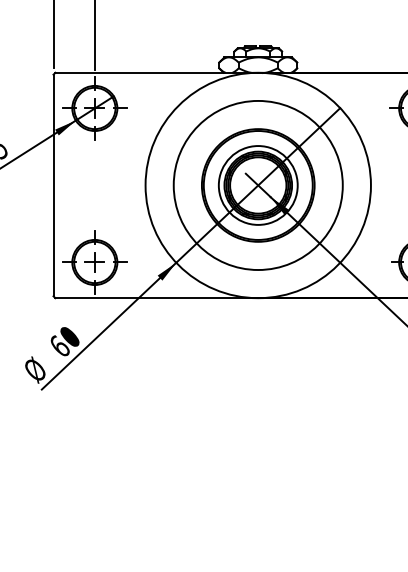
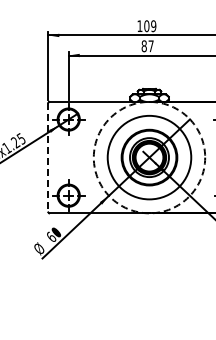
line: (53, 185) -> (48, 157), solid -> dashed
circle: (258, 185) -> (149, 157), solid -> dashed

